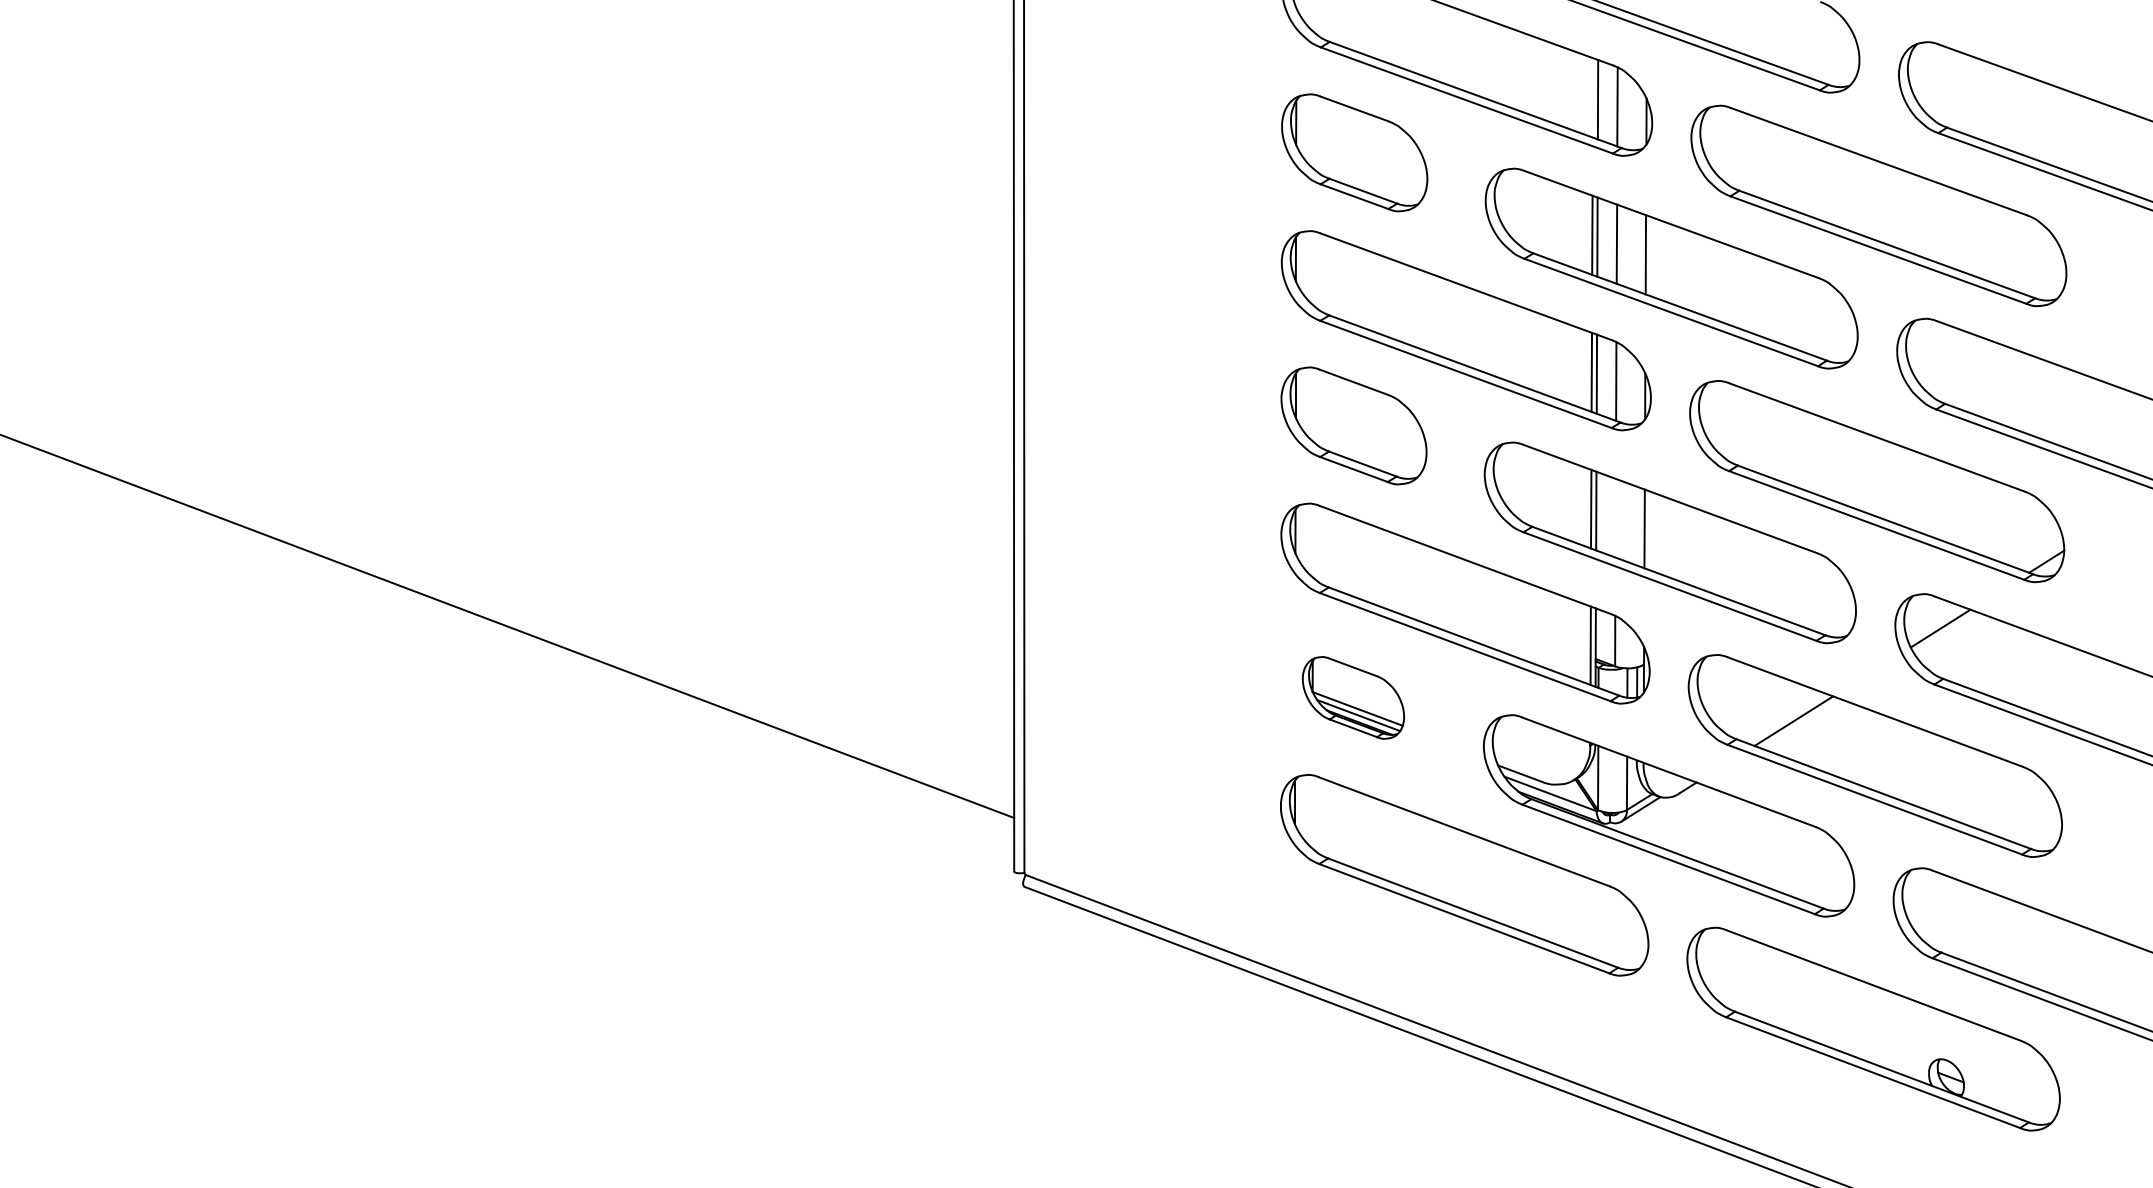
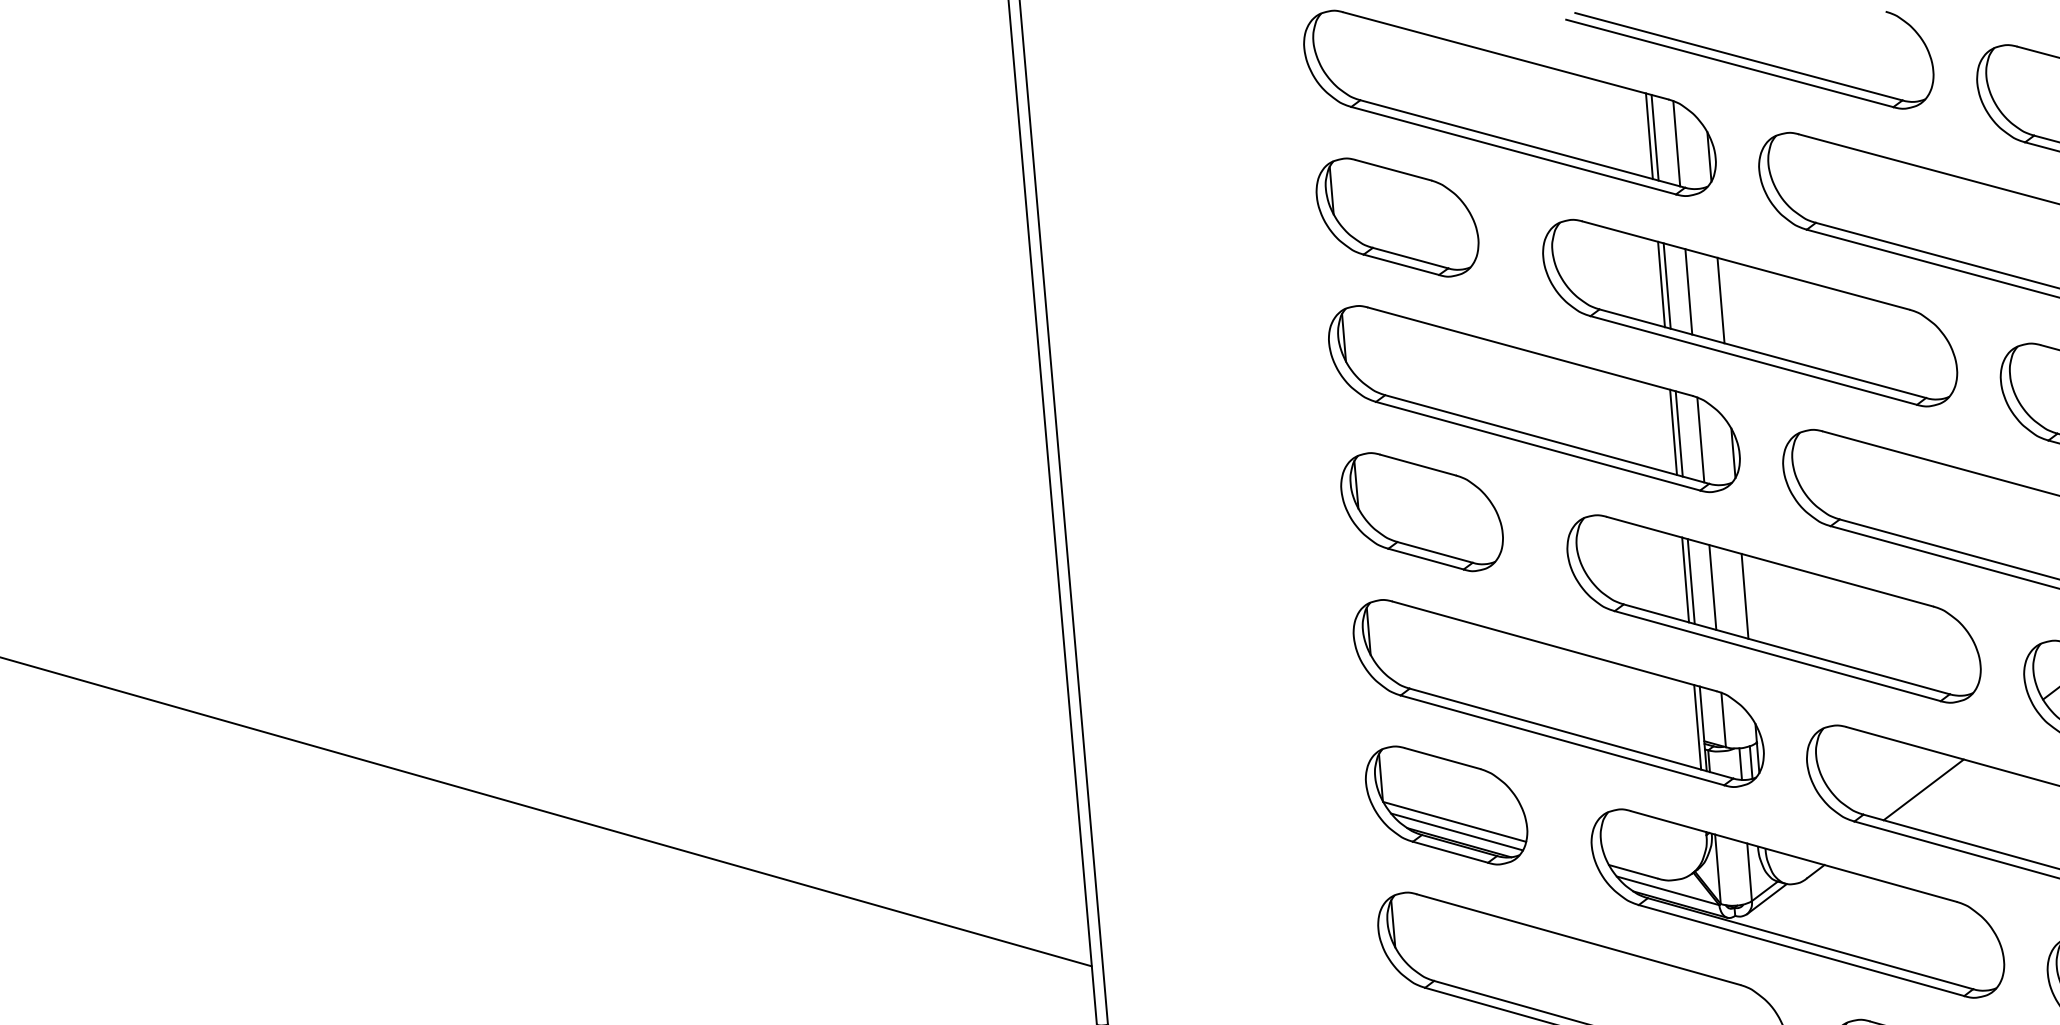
line: (1592, 97) -> (1648, 135), added
line: (1615, 517) -> (1712, 586), added
part: (1353, 697) -> (1446, 805), size x1.43

